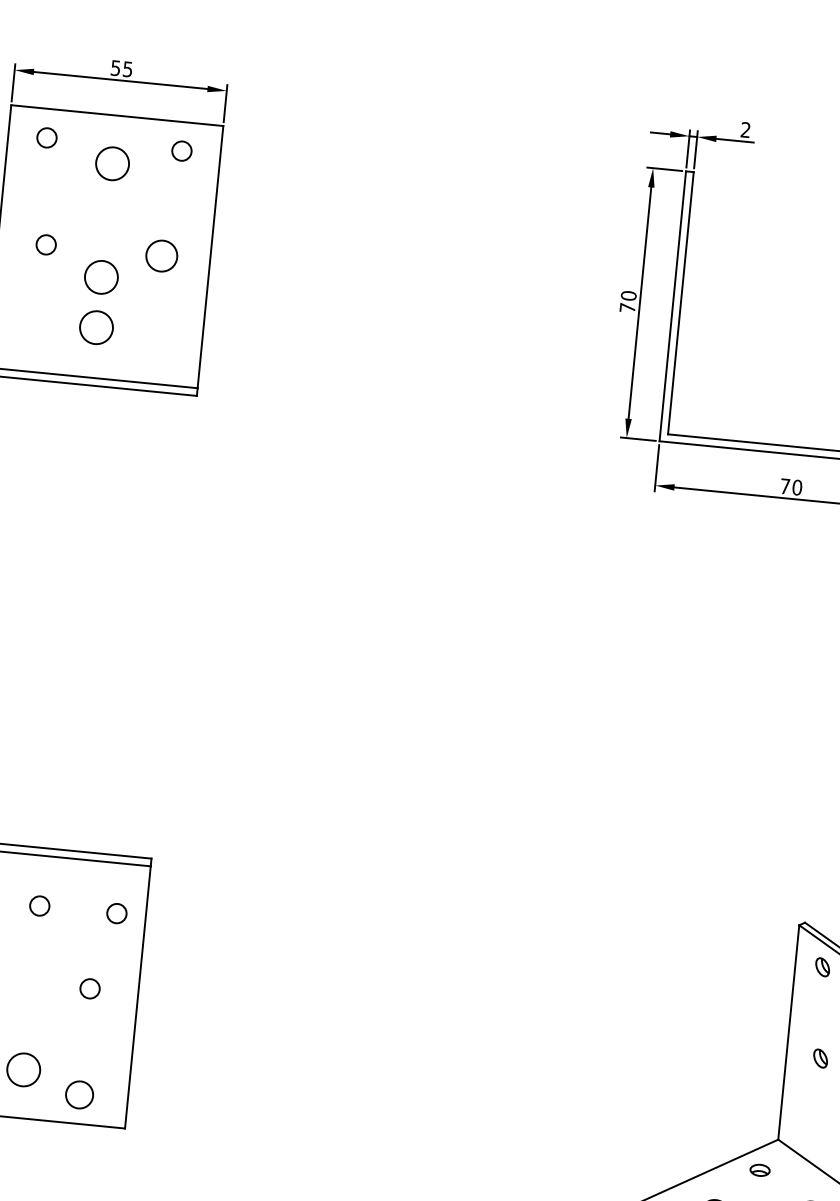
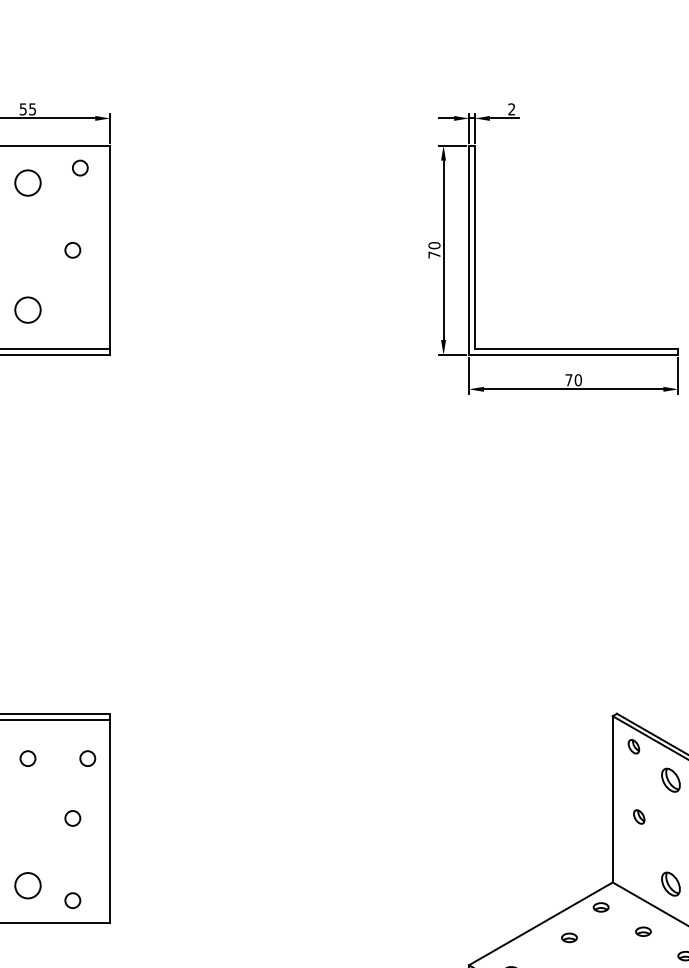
circle: (161, 256) -> (72, 250), size x0.62
circle: (100, 276) -> (27, 270), removed
circle: (79, 1094) -> (72, 900), size x0.71

